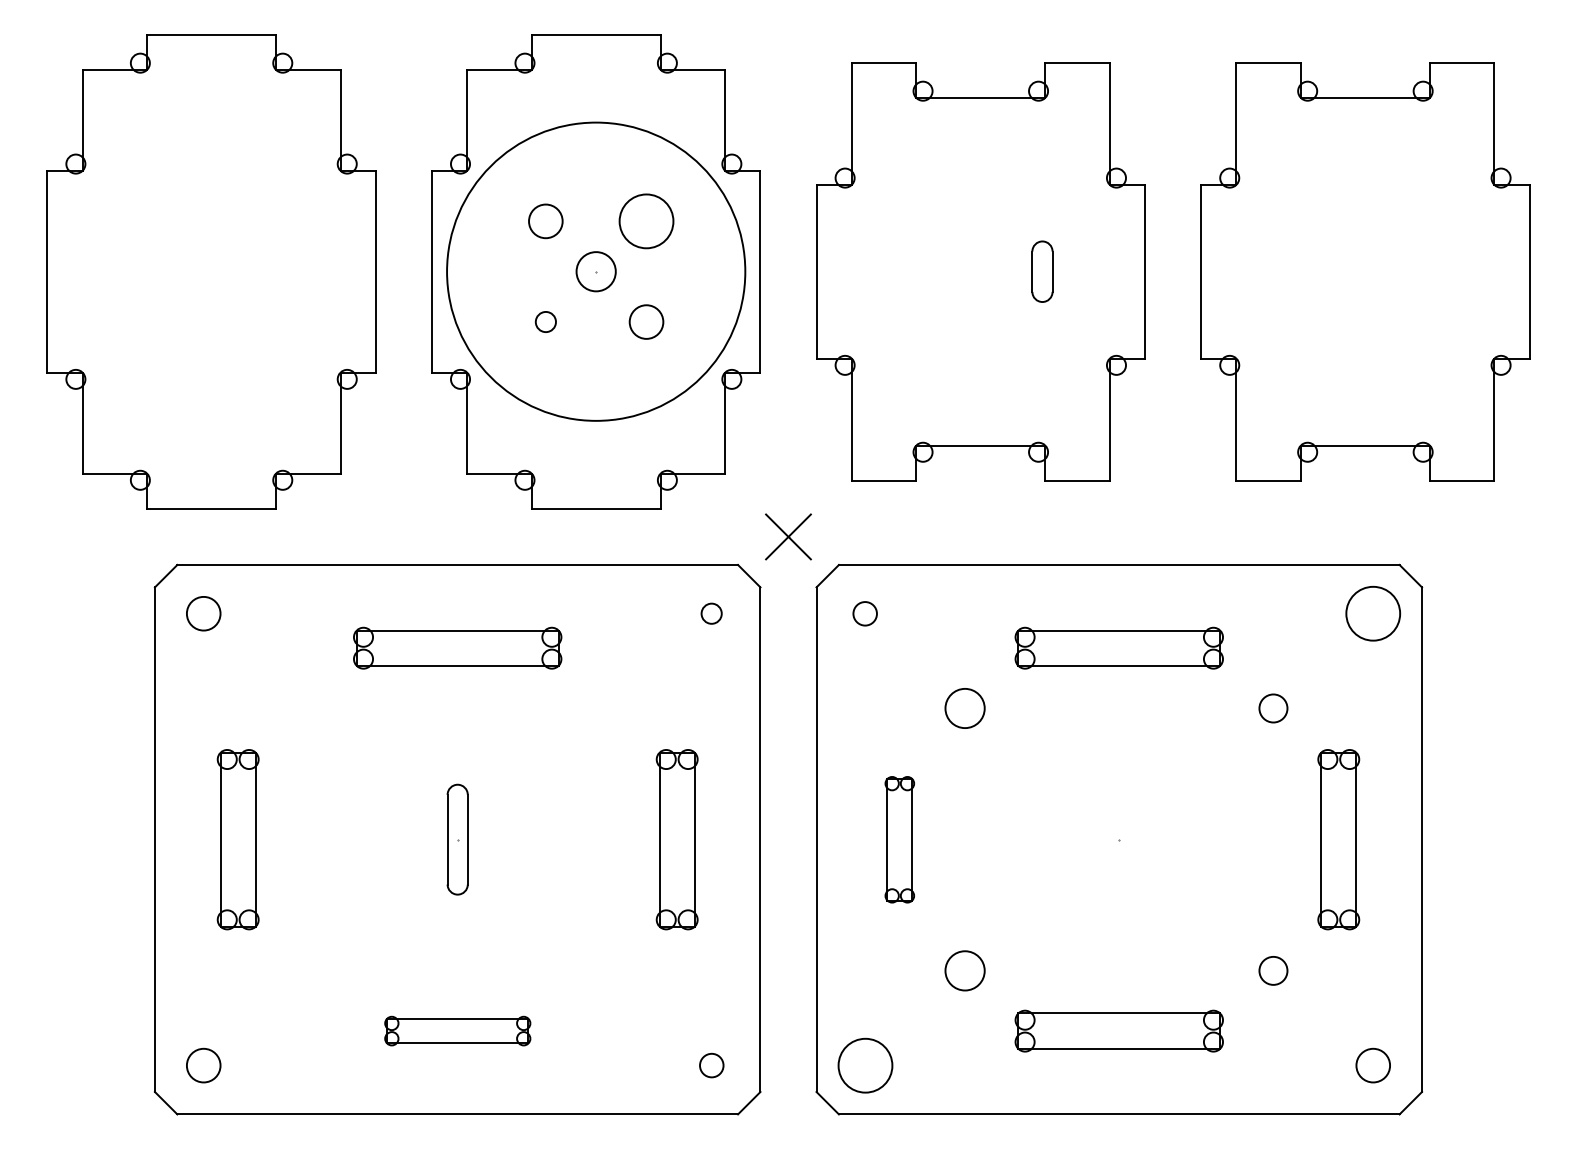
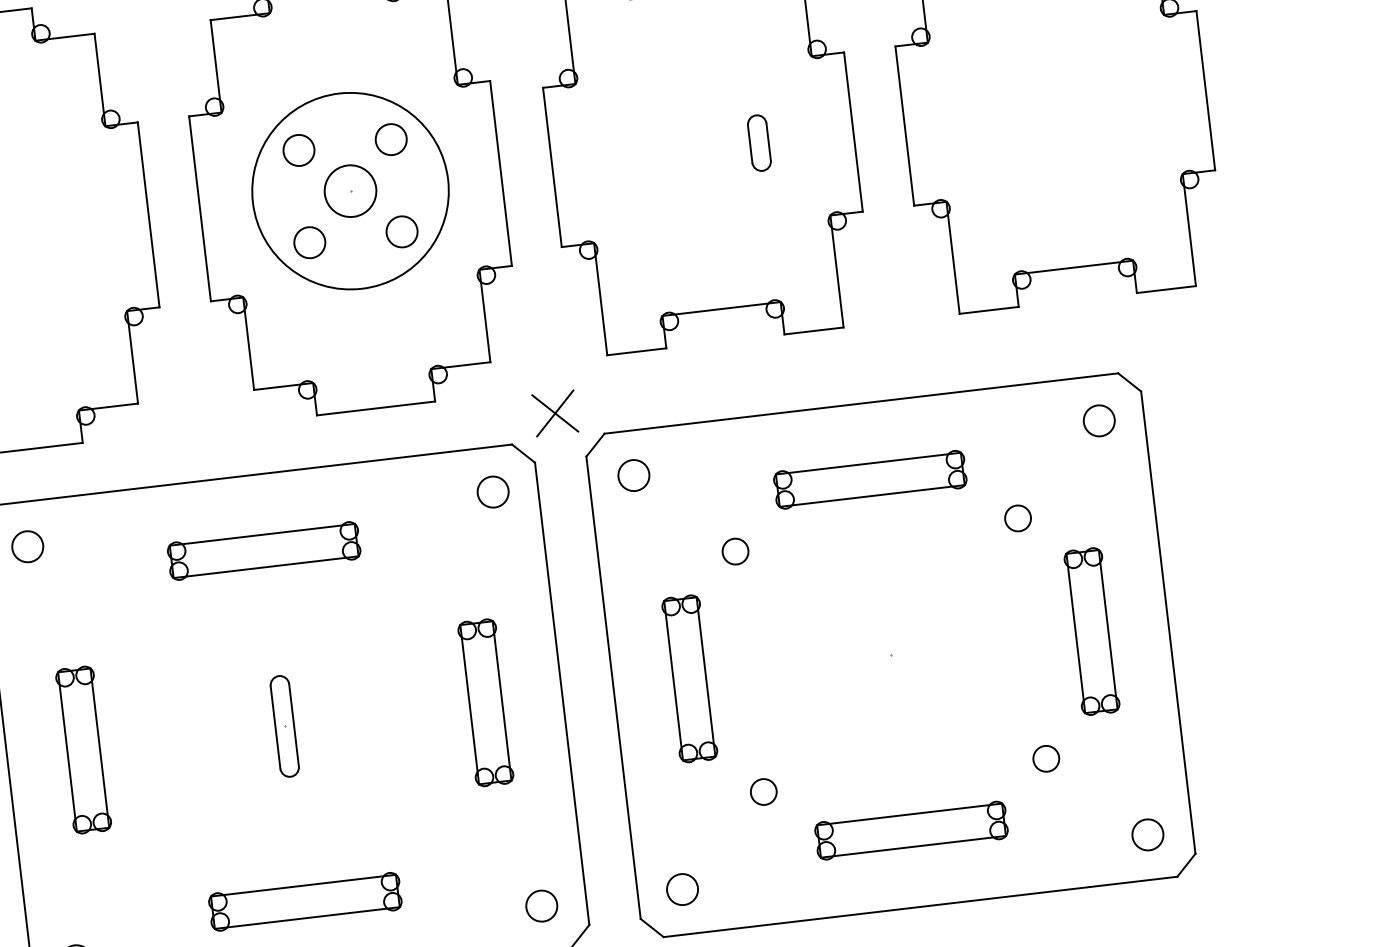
circle: (646, 221) -> (391, 139), size x0.62
circle: (595, 271) -> (349, 191), size x0.71
circle: (596, 271) -> (350, 190), size x1.43
circle: (545, 321) -> (309, 242), size x1.67
circle: (711, 613) -> (492, 491), size x1.67
circle: (864, 613) -> (633, 475), size x1.43
circle: (1373, 613) -> (1099, 420), size x0.62
circle: (965, 708) -> (735, 551), size x0.71
part: (899, 839) -> (689, 678), size x1.43
circle: (965, 970) -> (764, 791), size x0.71
part: (457, 1030) -> (305, 901), size x1.43
circle: (711, 1065) -> (541, 906), size x1.43
circle: (864, 1065) -> (681, 889), size x0.62

